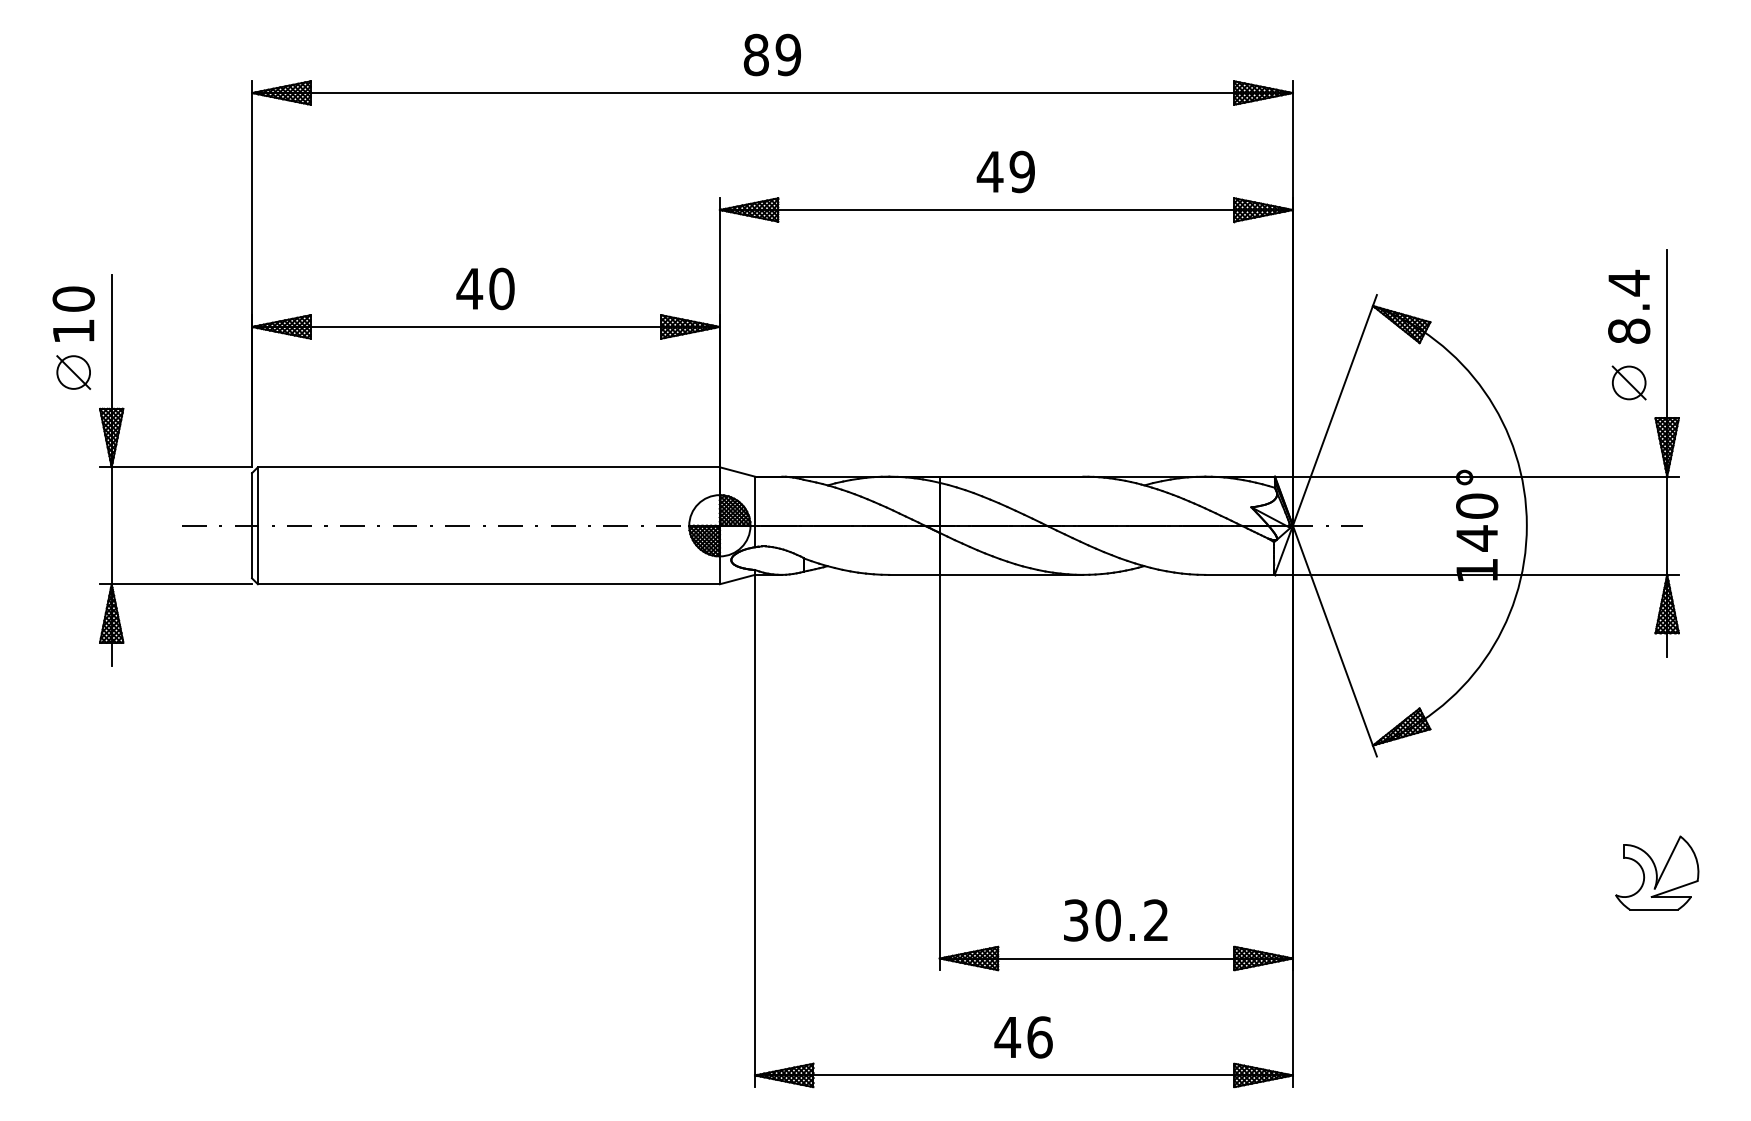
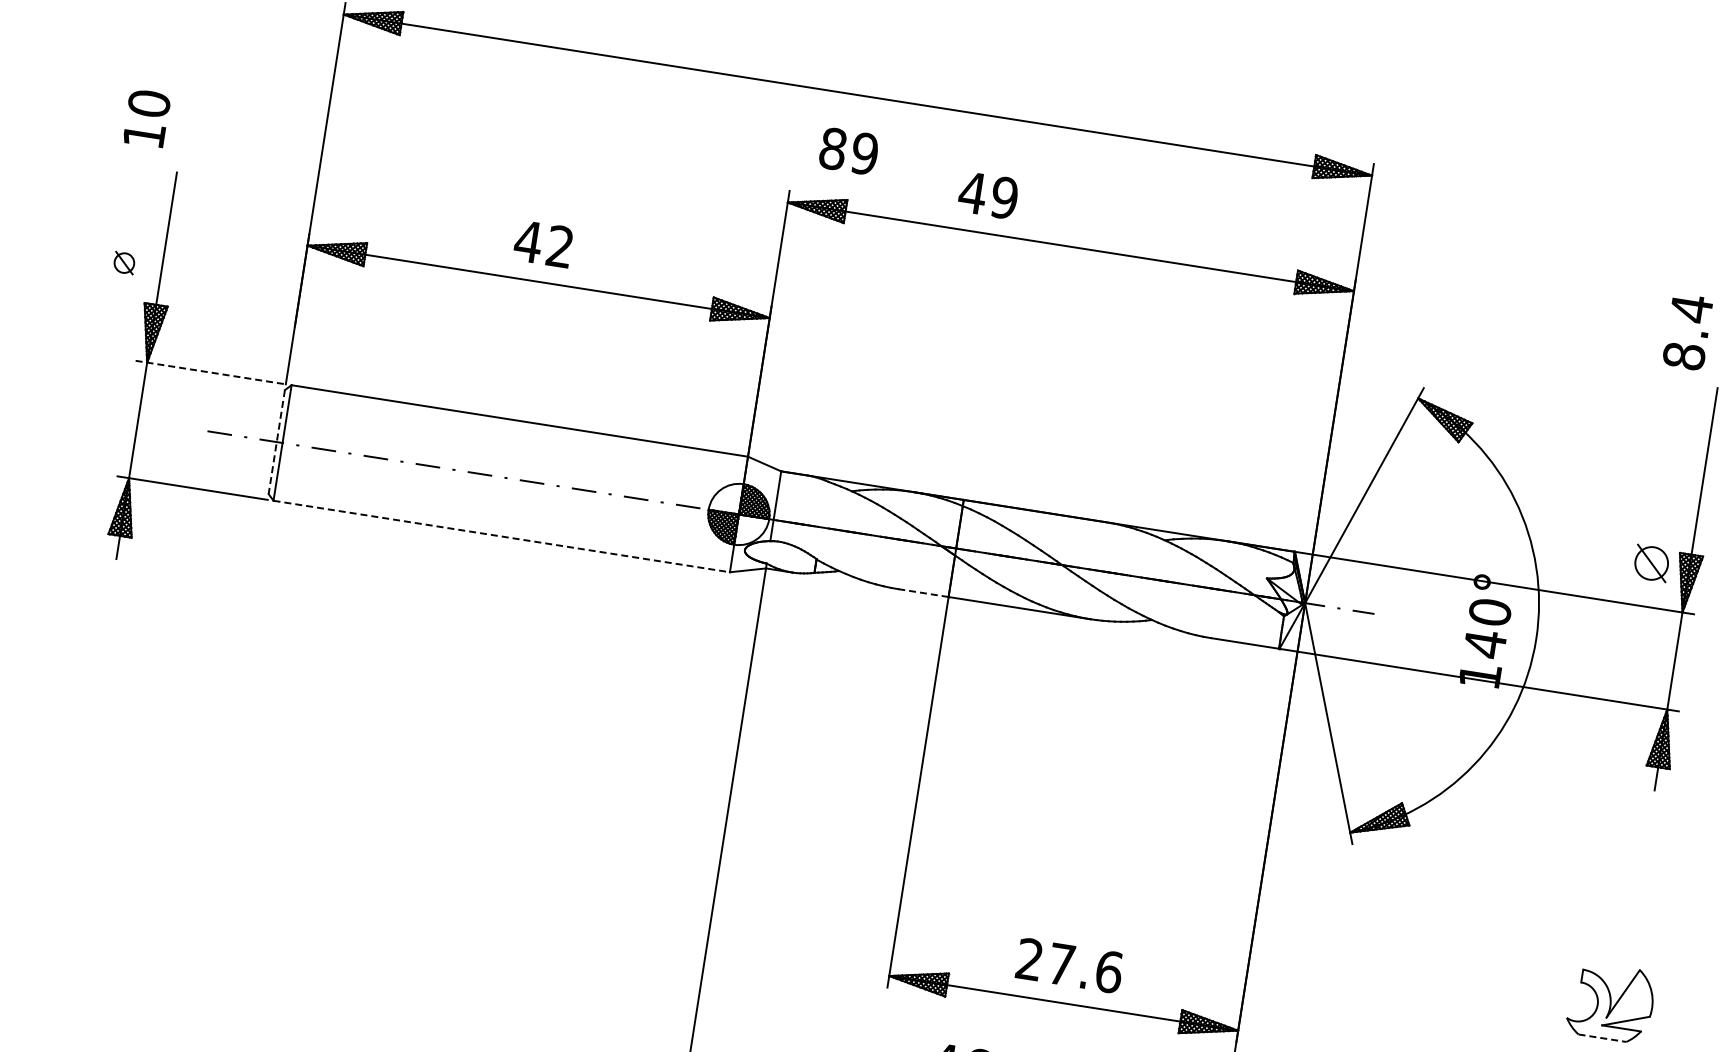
text: (771, 54) -> (848, 150), moved
text: (1005, 171) -> (988, 194), moved
text: (501, 288) -> (559, 246), 40 -> 42
text: (1629, 306) -> (1688, 331), moved
text: (73, 313) -> (146, 117), moved
part: (73, 372) -> (124, 263), size x0.6
part: (1628, 382) -> (1651, 562), moved
line: (176, 467) -> (211, 372), solid -> dashed
line: (252, 525) -> (277, 441), solid -> dashed
line: (914, 574) -> (923, 592), solid -> dashed
line: (488, 584) -> (501, 536), solid -> dashed
line: (1654, 909) -> (1602, 1038), solid -> dashed
text: (1116, 920) -> (1069, 965), 30.2 -> 27.6

